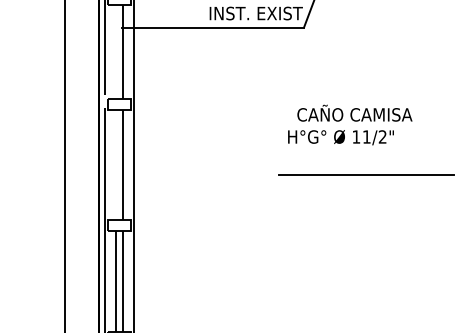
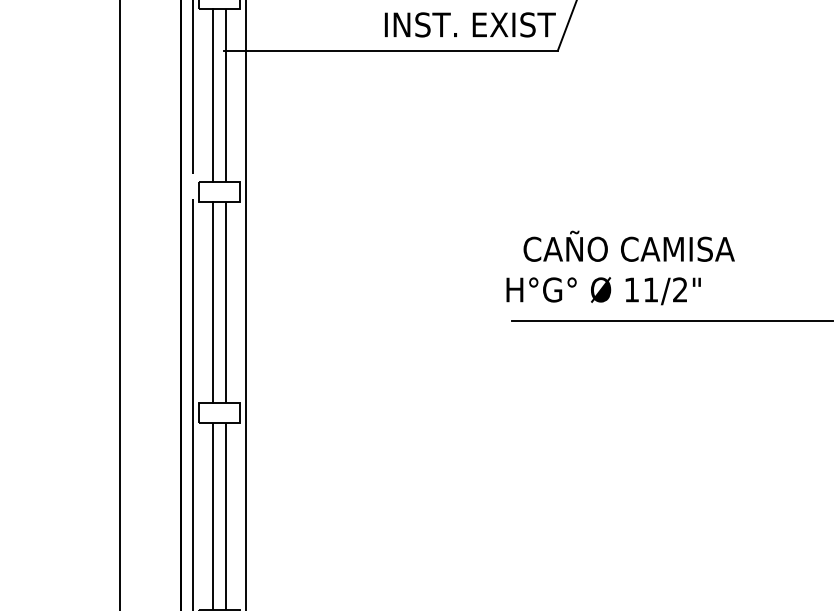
line: (116, 51) -> (213, 94), added
text: (350, 124) -> (621, 266), moved
line: (116, 164) -> (213, 301), added

